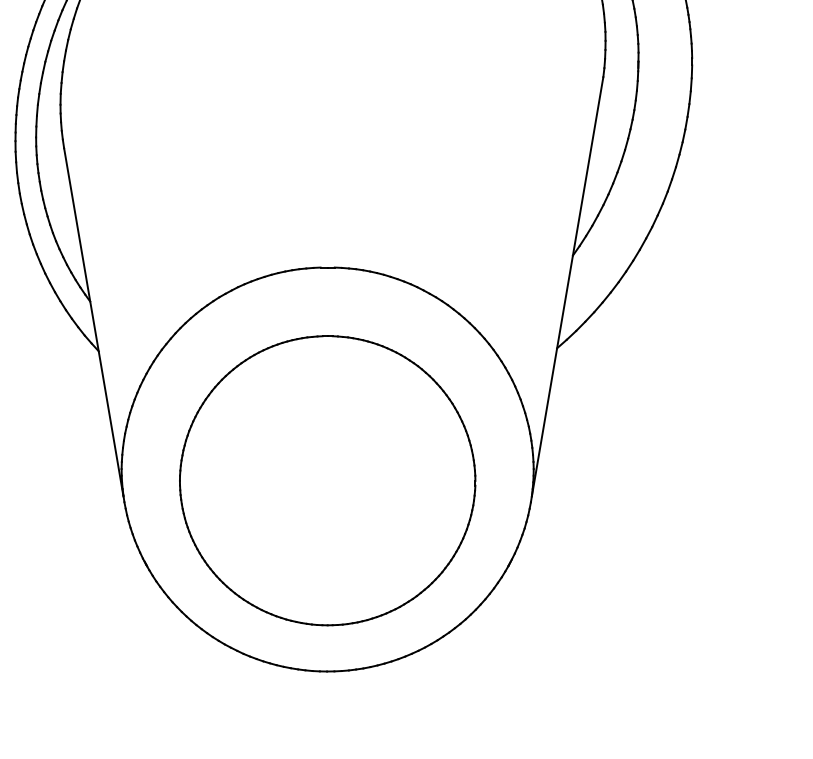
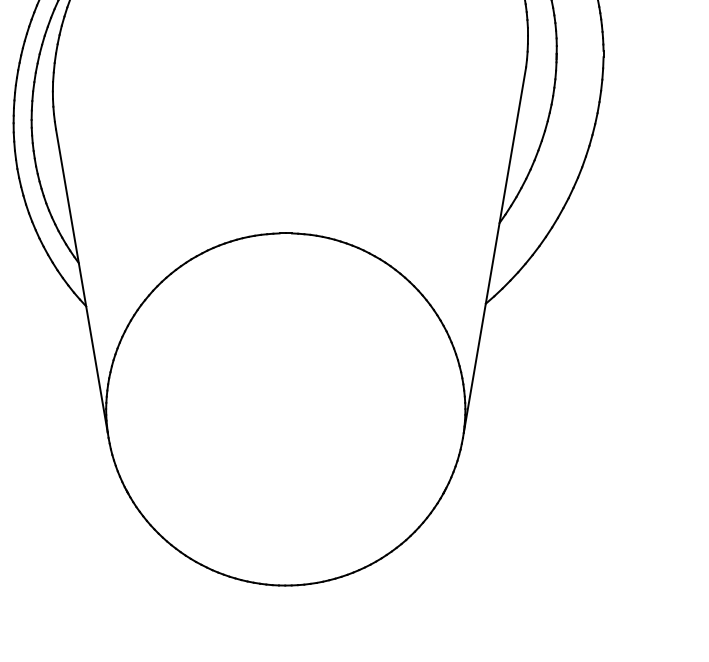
part: (327, 481) -> (285, 419), removed

